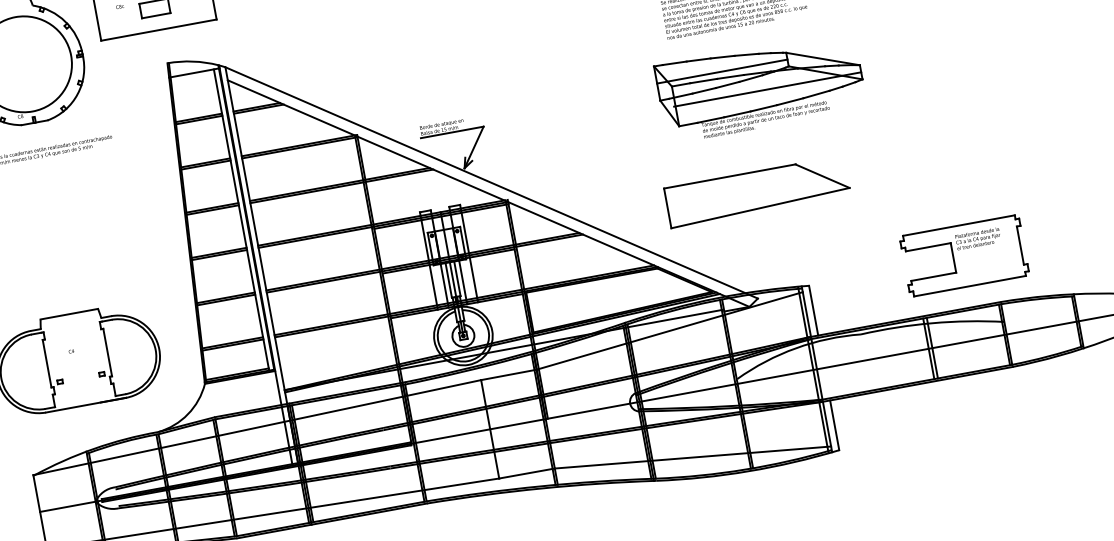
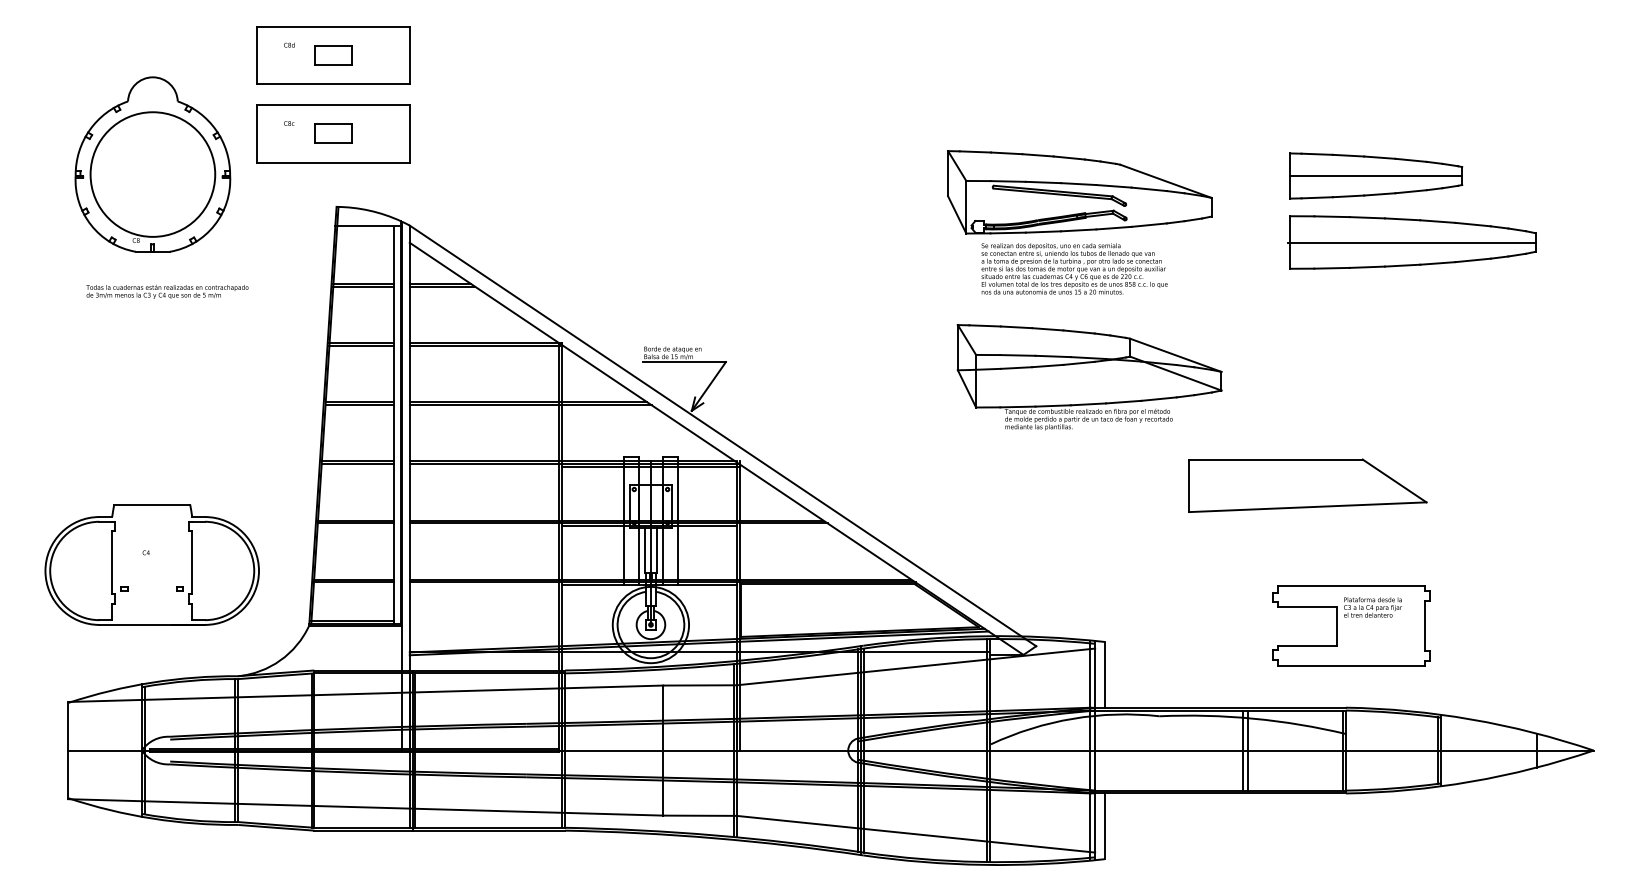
line: (721, 71) -> (1043, 347), removed
line: (767, 89) -> (1097, 381), removed
part: (757, 191) -> (1307, 485), moved
part: (964, 255) -> (1351, 625), moved

